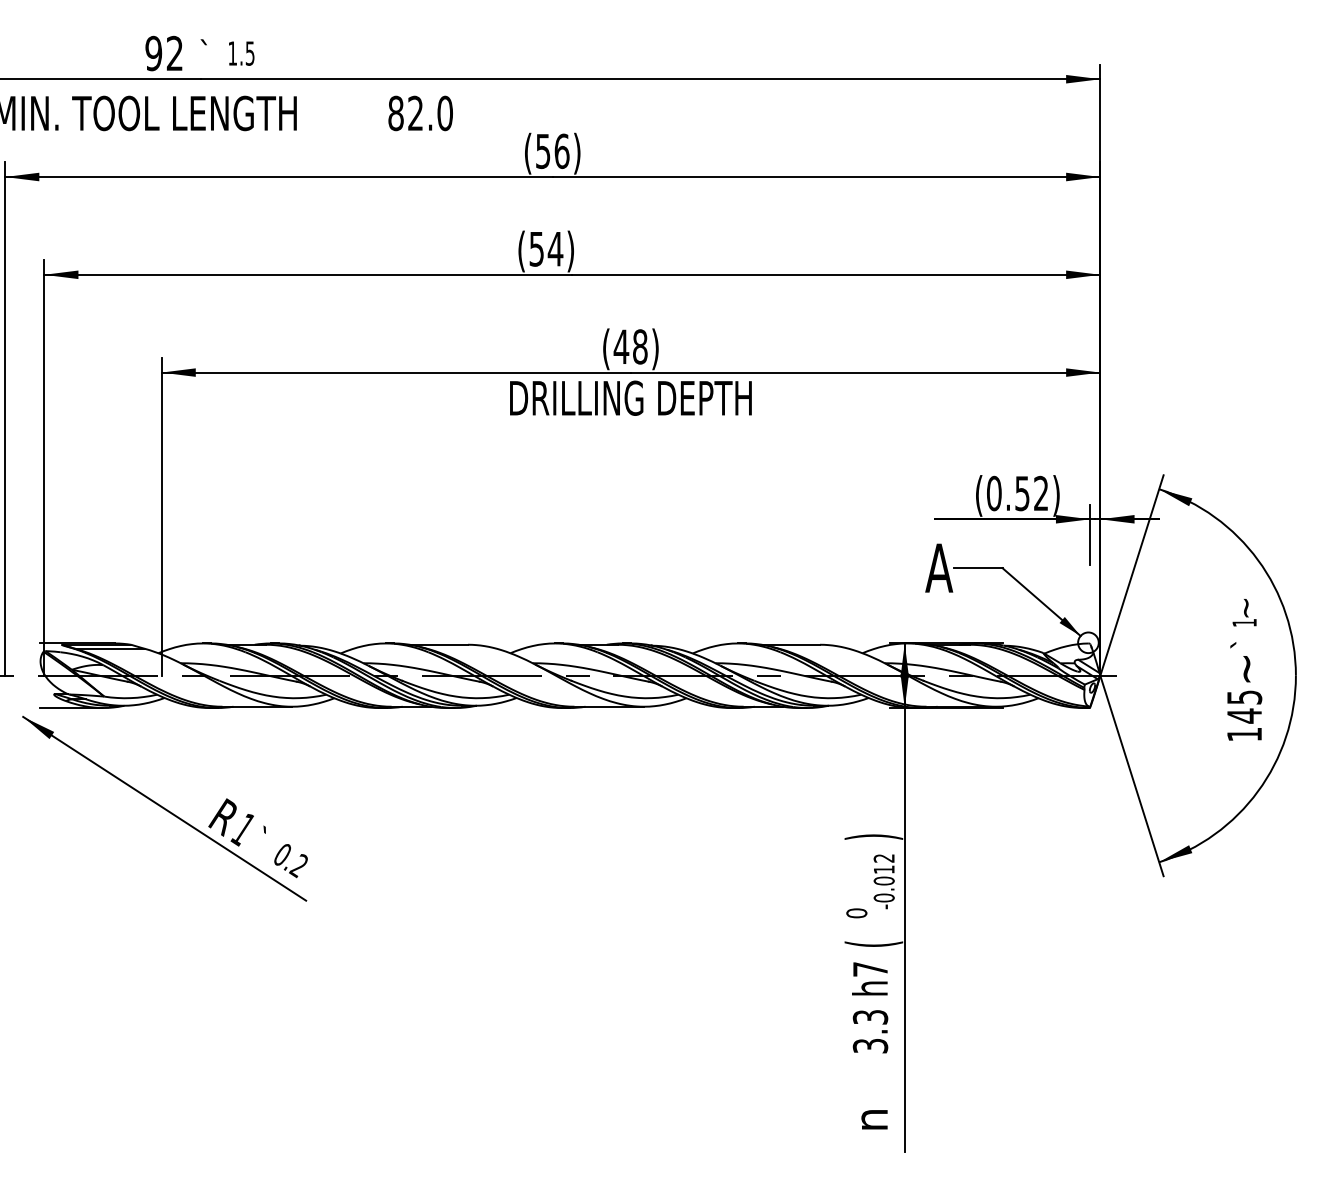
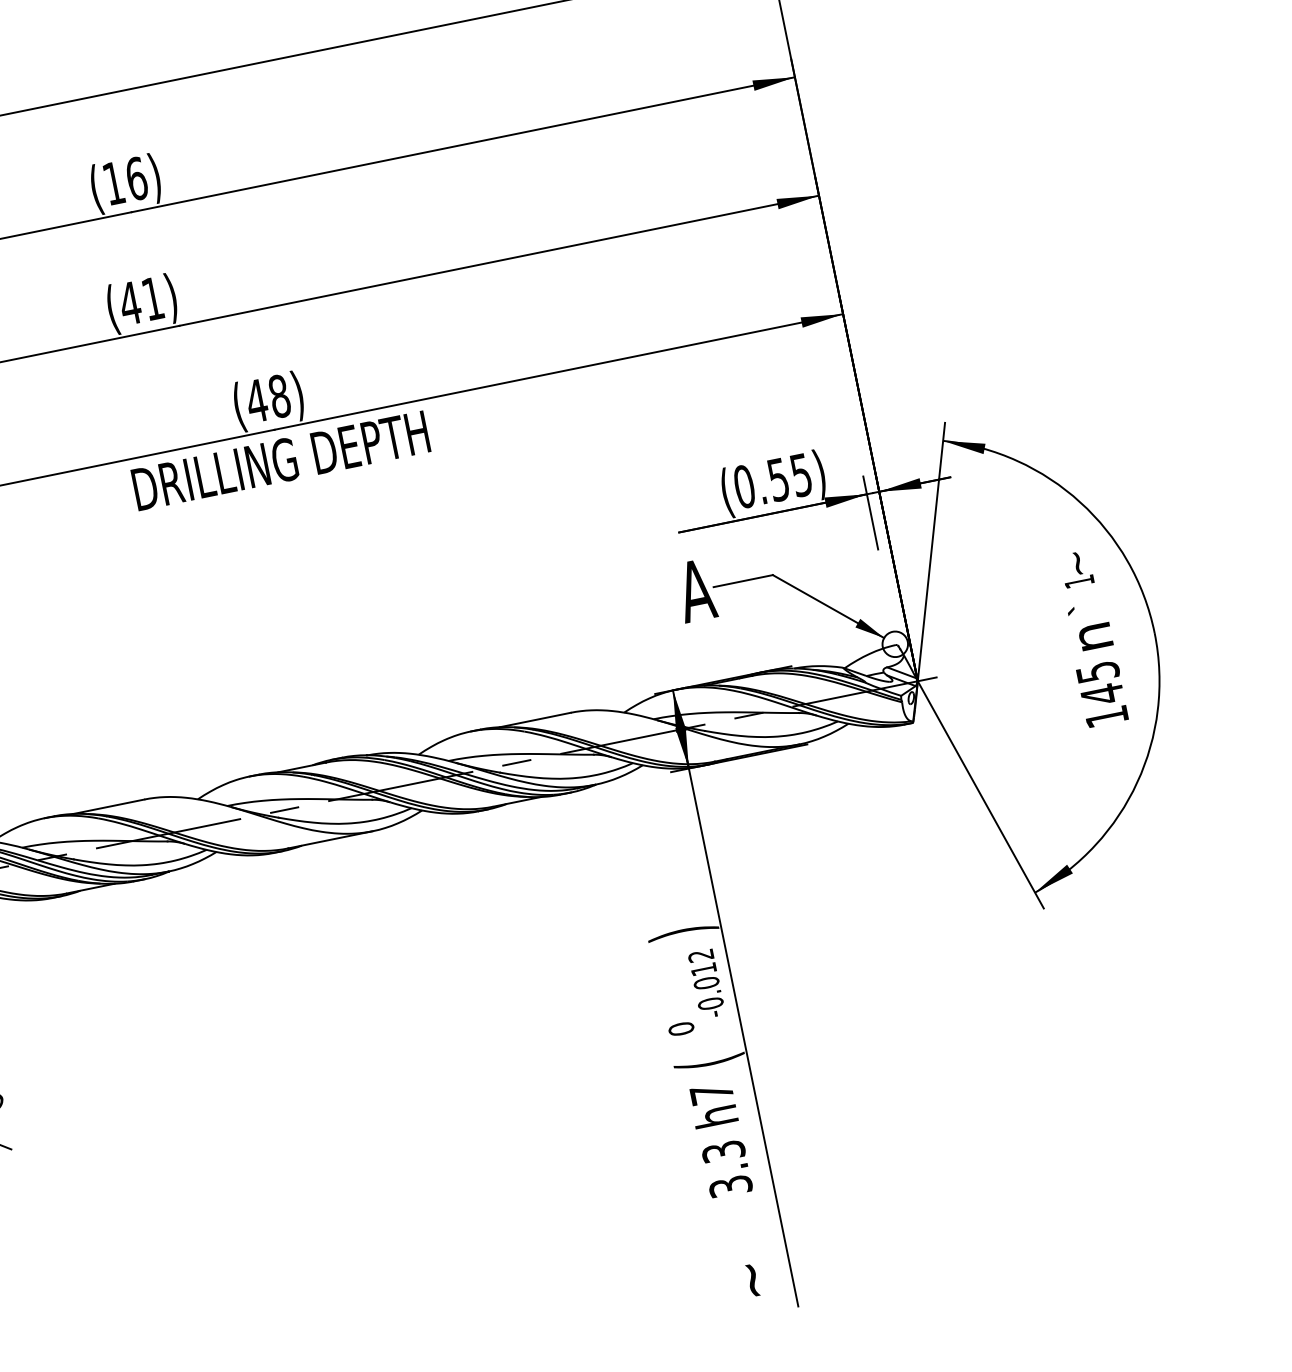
text: (543, 151) -> (114, 183), (56) -> (16)
text: (546, 249) -> (142, 301), (54) -> (41)
text: (1041, 493) -> (801, 475), (0.52) -> (0.55)
text: (1248, 669) -> (1095, 637), ~ -> n
text: (874, 1123) -> (754, 1279), n -> ~

